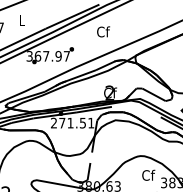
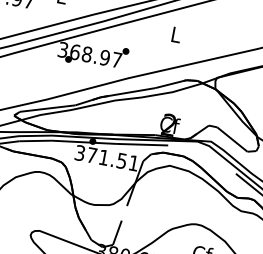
text: (103, 31) -> (176, 34), Cf -> L
text: (46, 56) -> (87, 54), 367.97 -> 368.97
text: (54, 123) -> (80, 153), 271.51 -> 371.51

